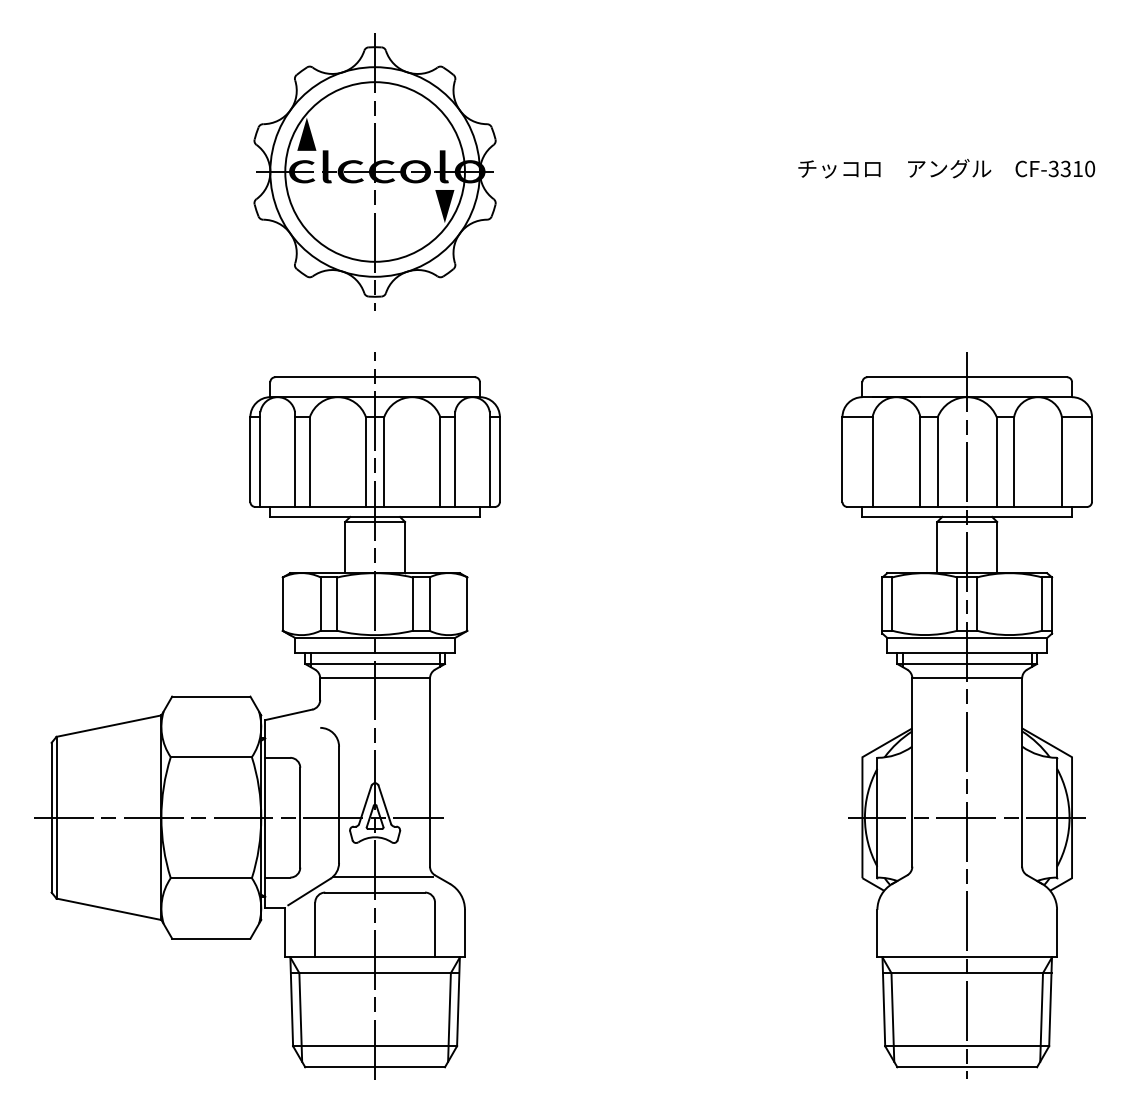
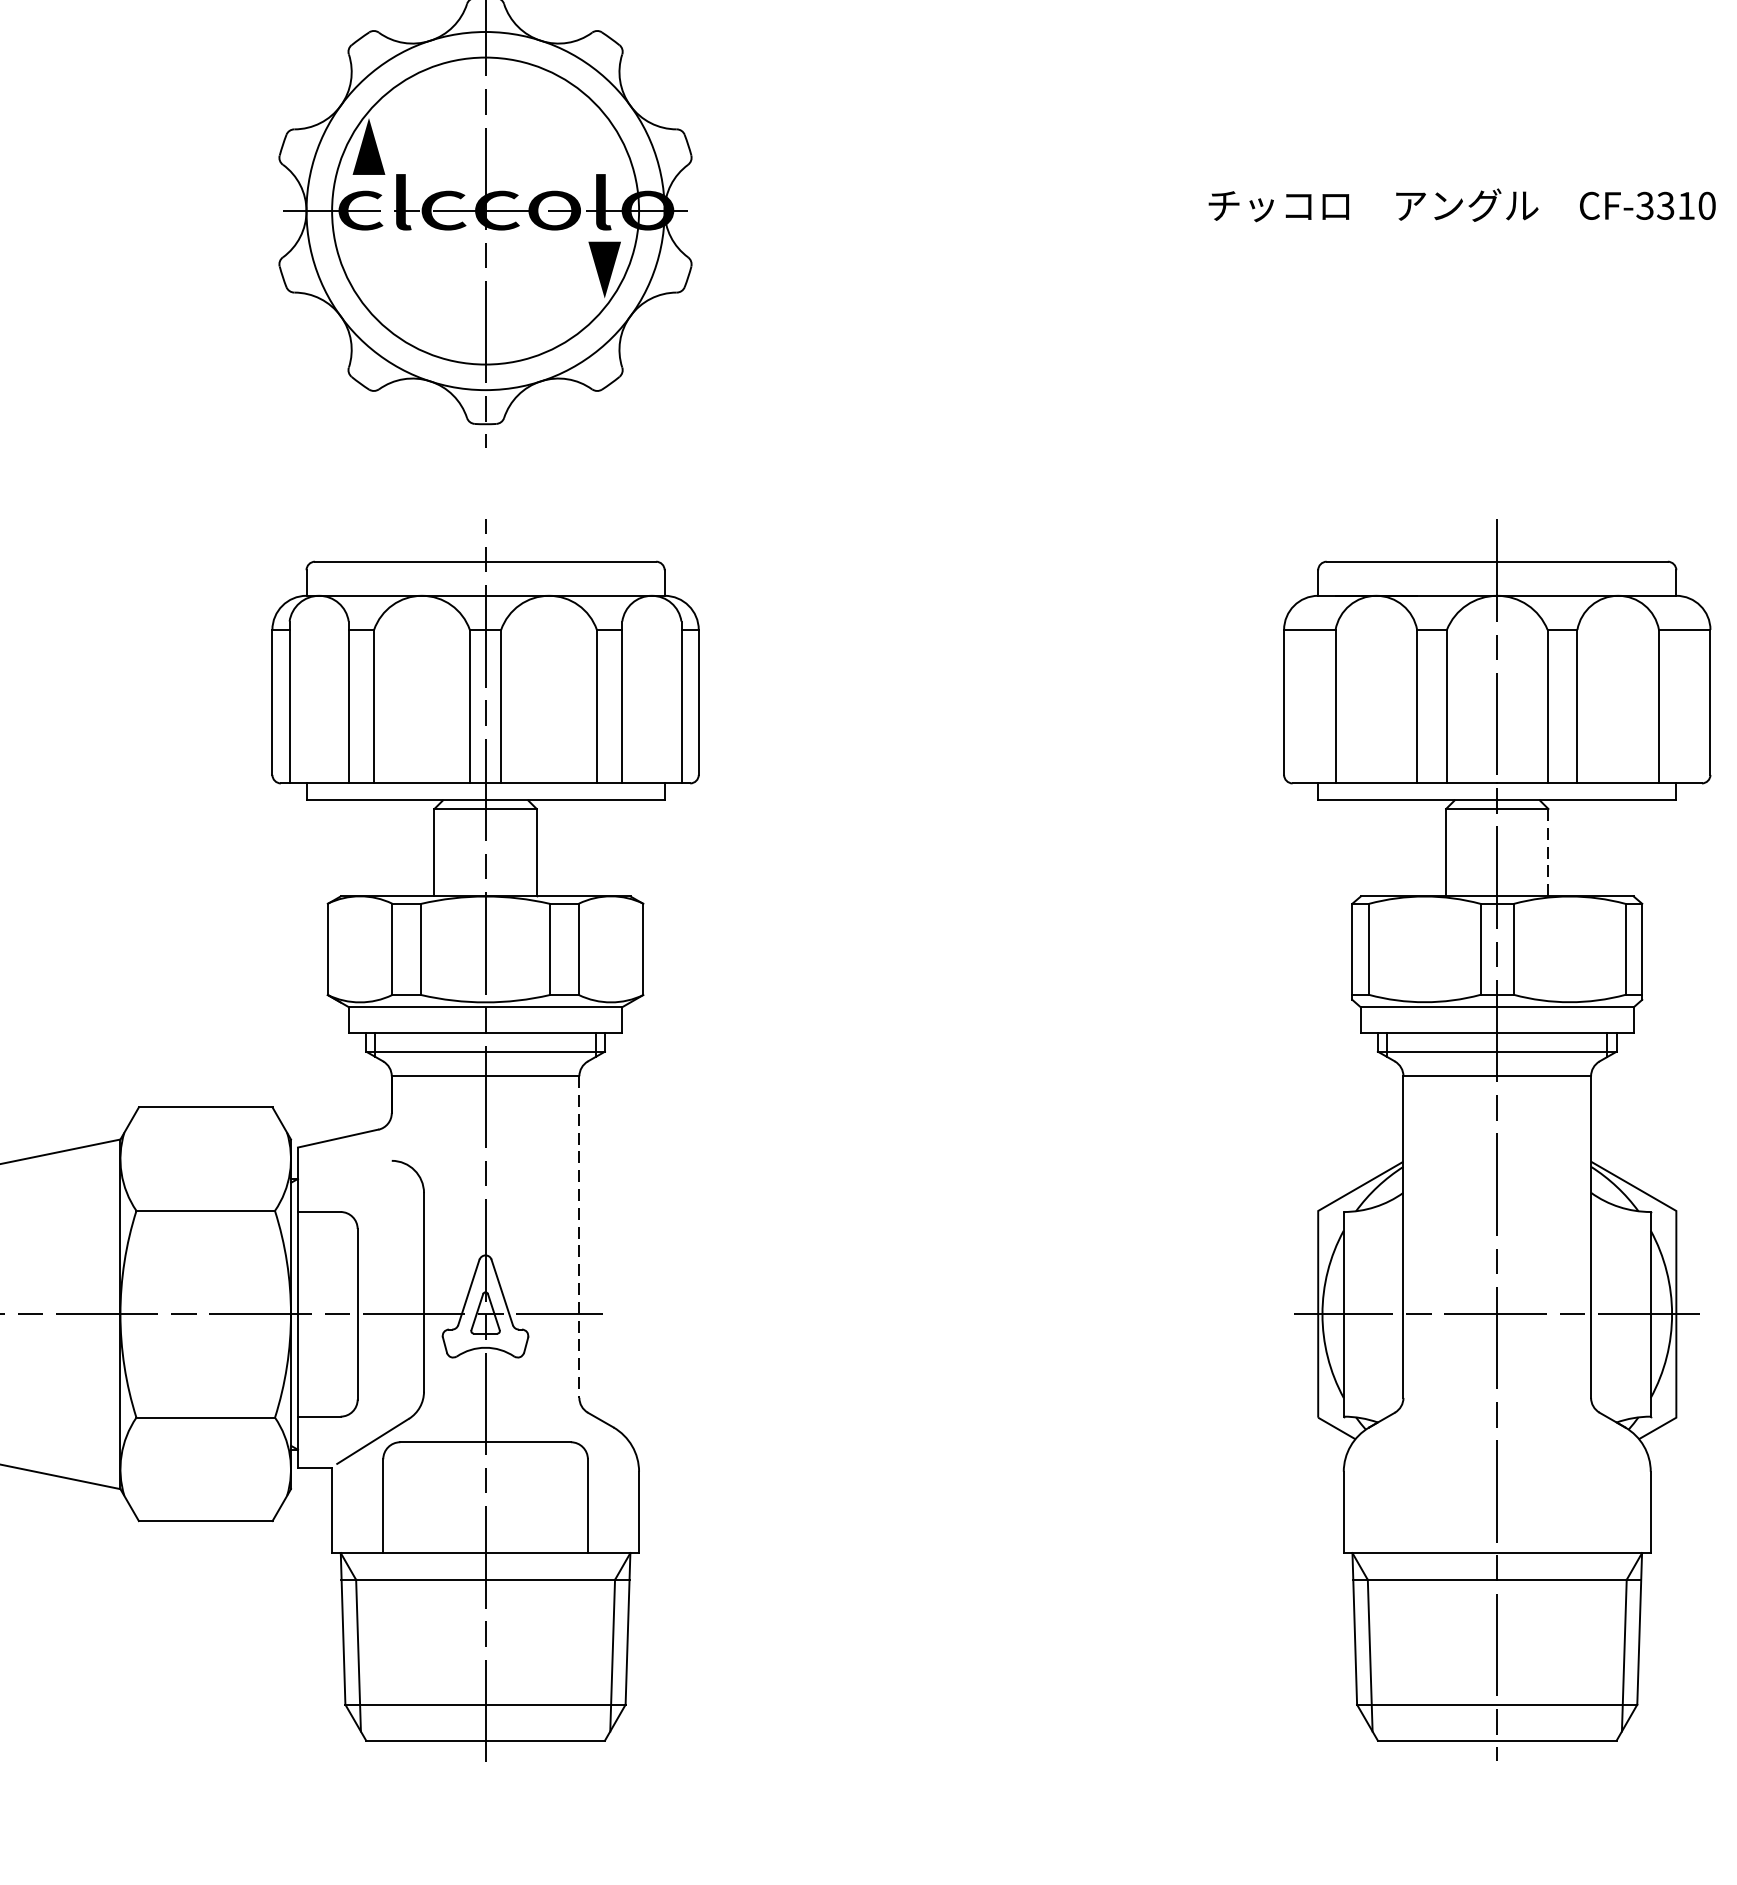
line: (997, 547) -> (1548, 852), solid -> dashed
line: (430, 772) -> (580, 1237), solid -> dashed
line: (382, 876) -> (498, 1414), removed

